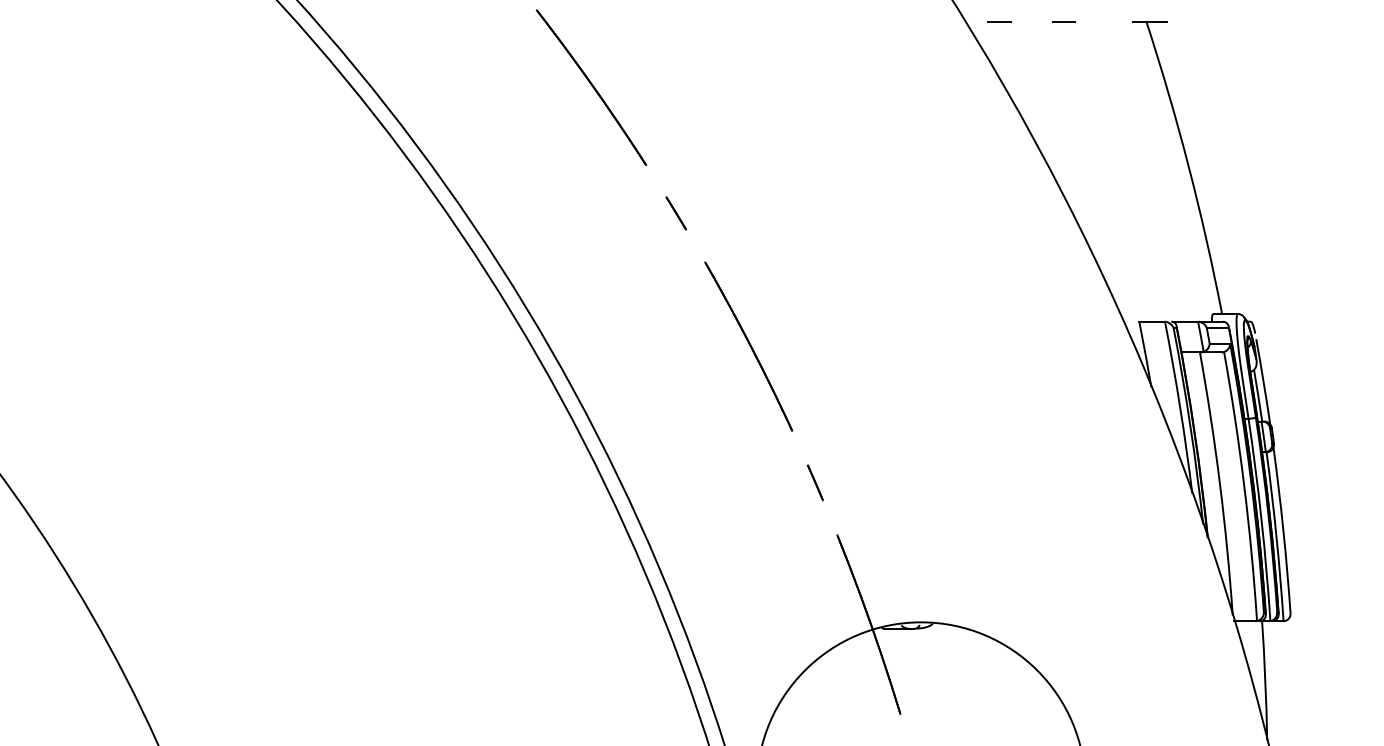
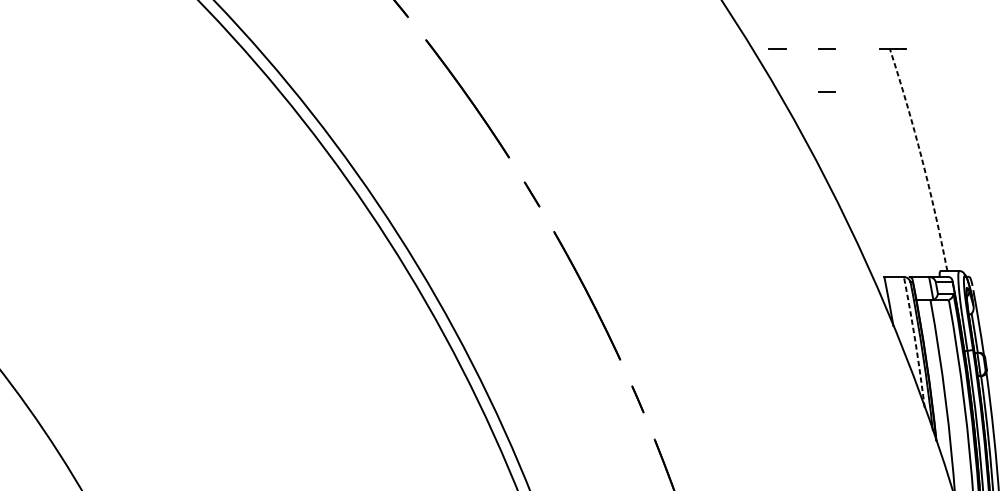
line: (1063, 77) -> (826, 91), added
arc: (1188, 166) -> (921, 158), solid -> dashed
arc: (1180, 407) -> (915, 342), solid -> dashed

